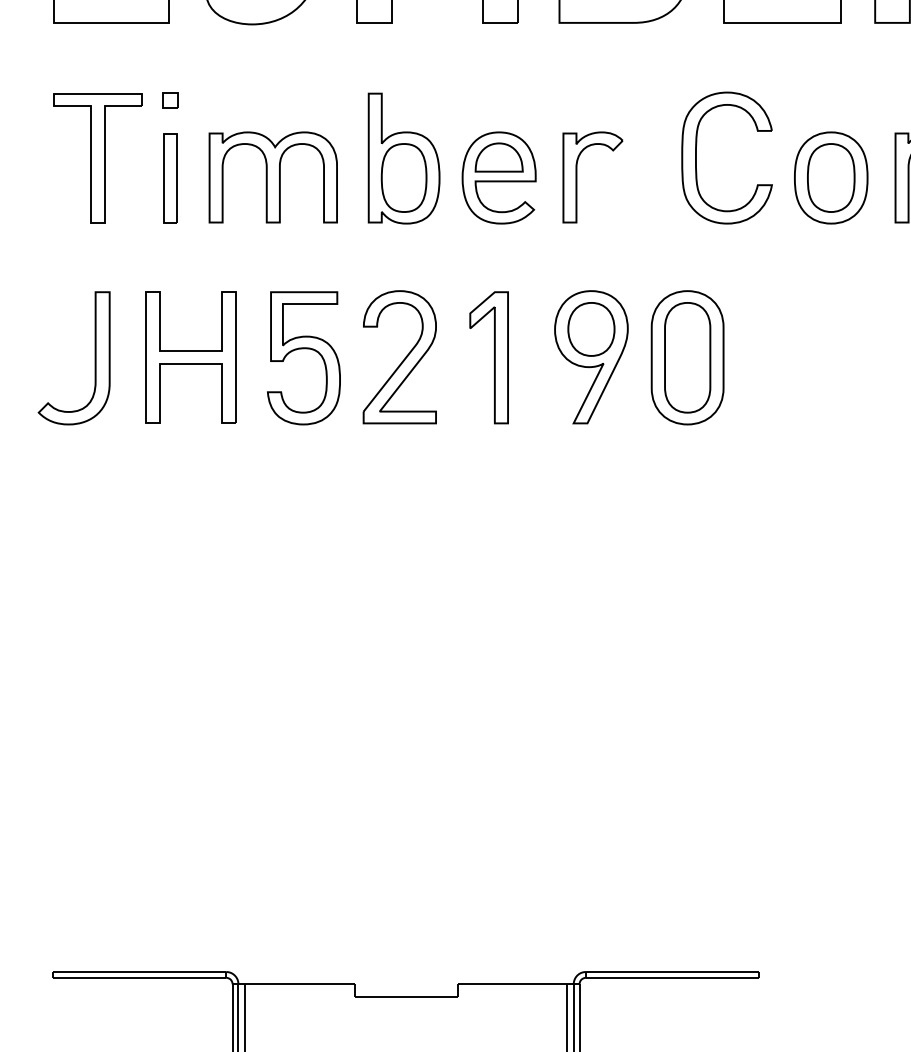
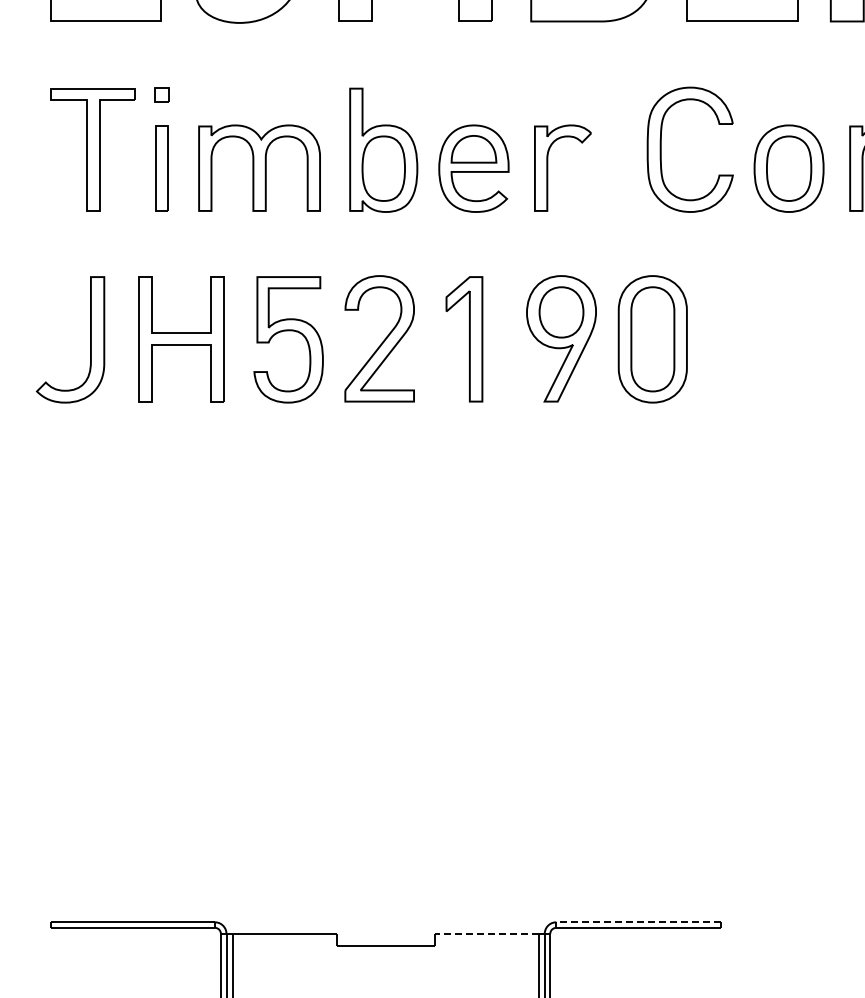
line: (671, 972) -> (637, 922), solid -> dashed
line: (512, 983) -> (486, 933), solid -> dashed

